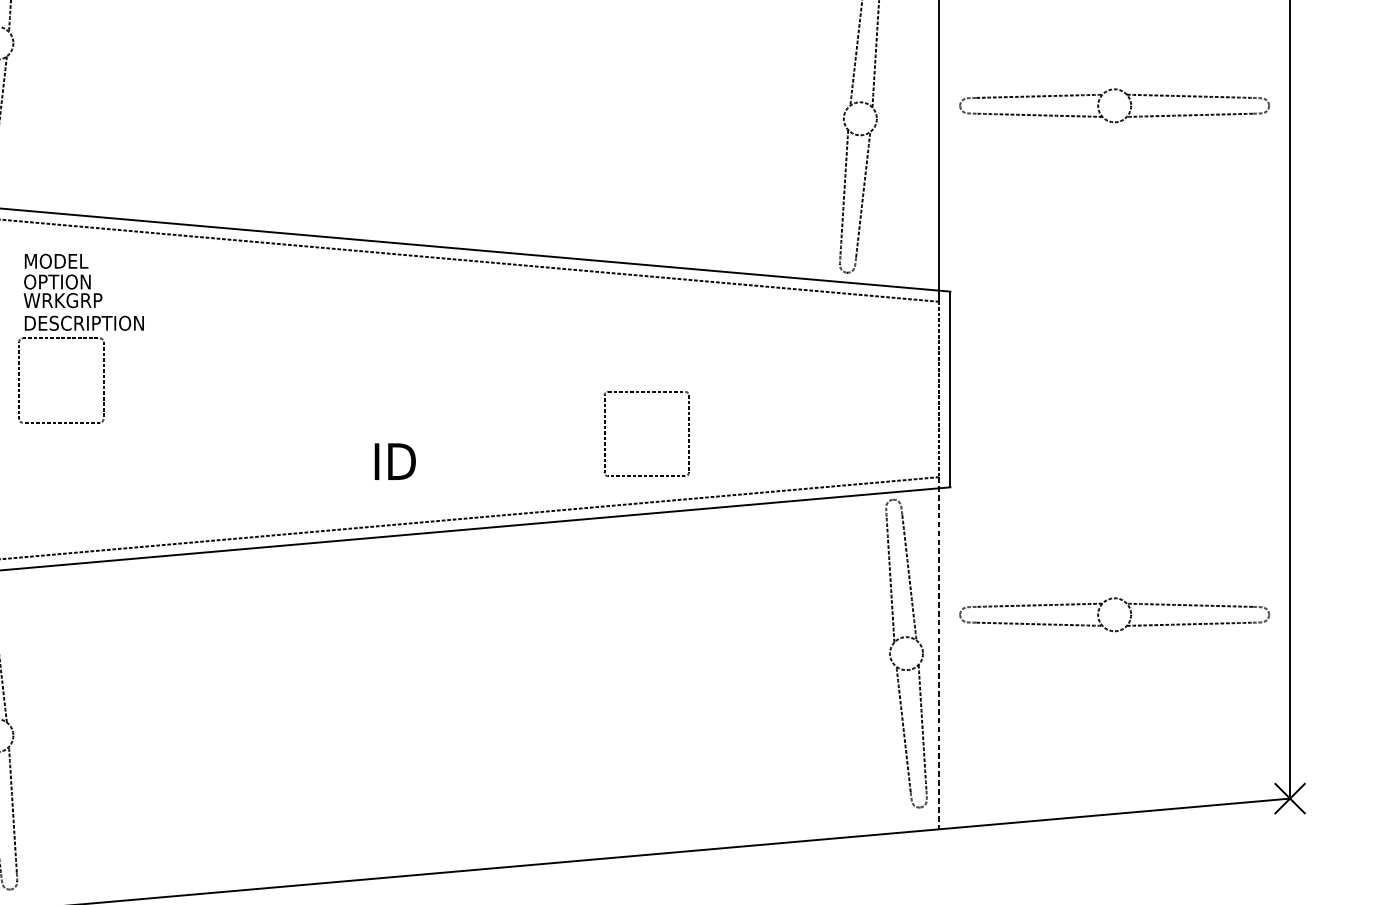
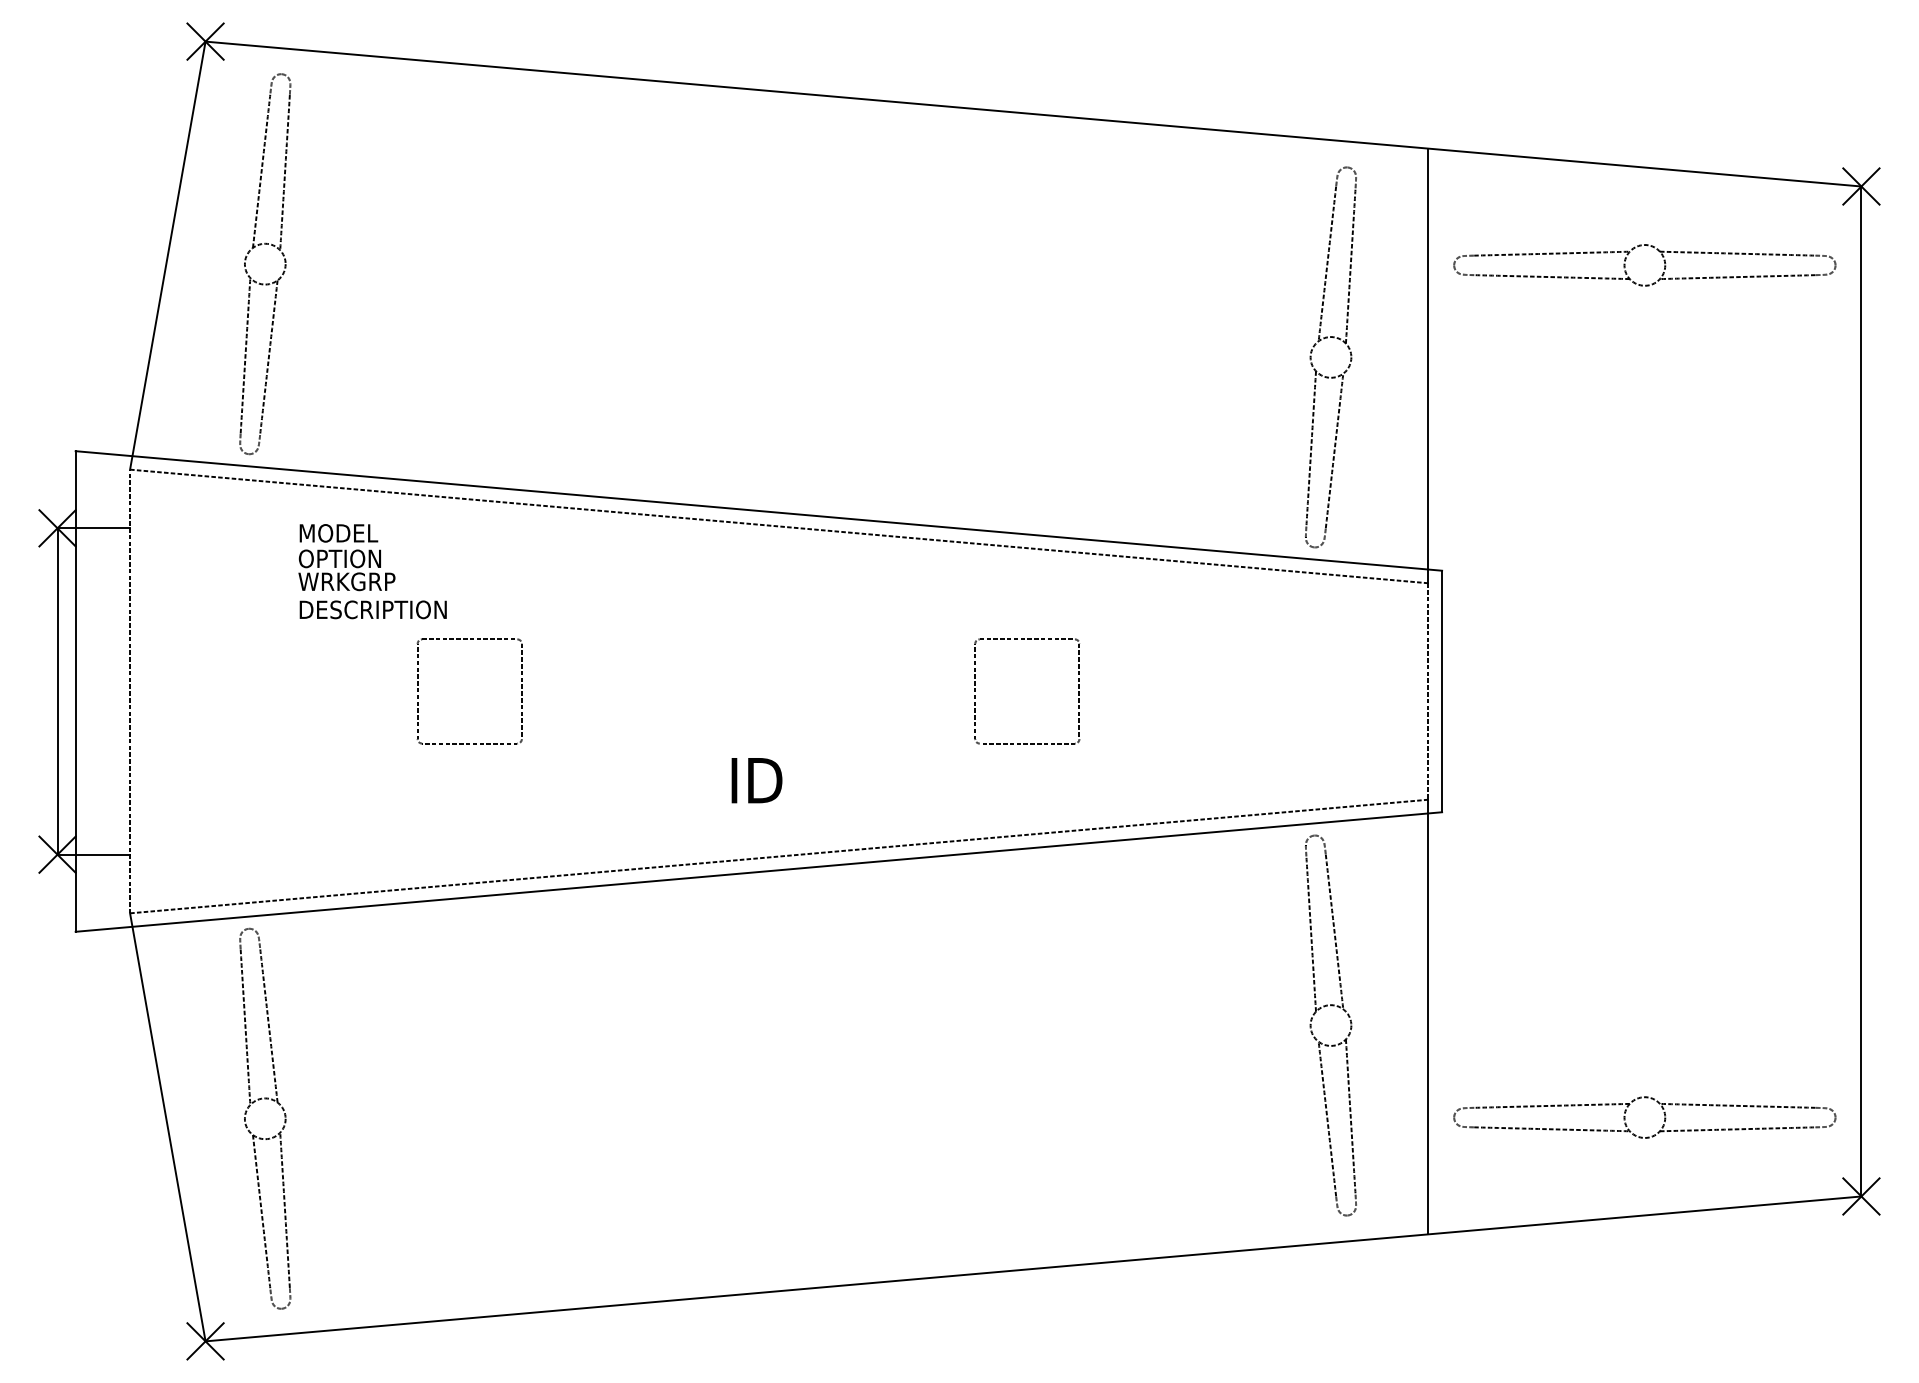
part: (1099, 109) -> (1626, 270), moved
part: (19, 380) -> (418, 691), moved
part: (688, 434) -> (1078, 691), moved
part: (1099, 610) -> (1626, 1112), moved
part: (891, 649) -> (1312, 1020), moved
line: (939, 653) -> (1428, 1017), dashed -> solid

